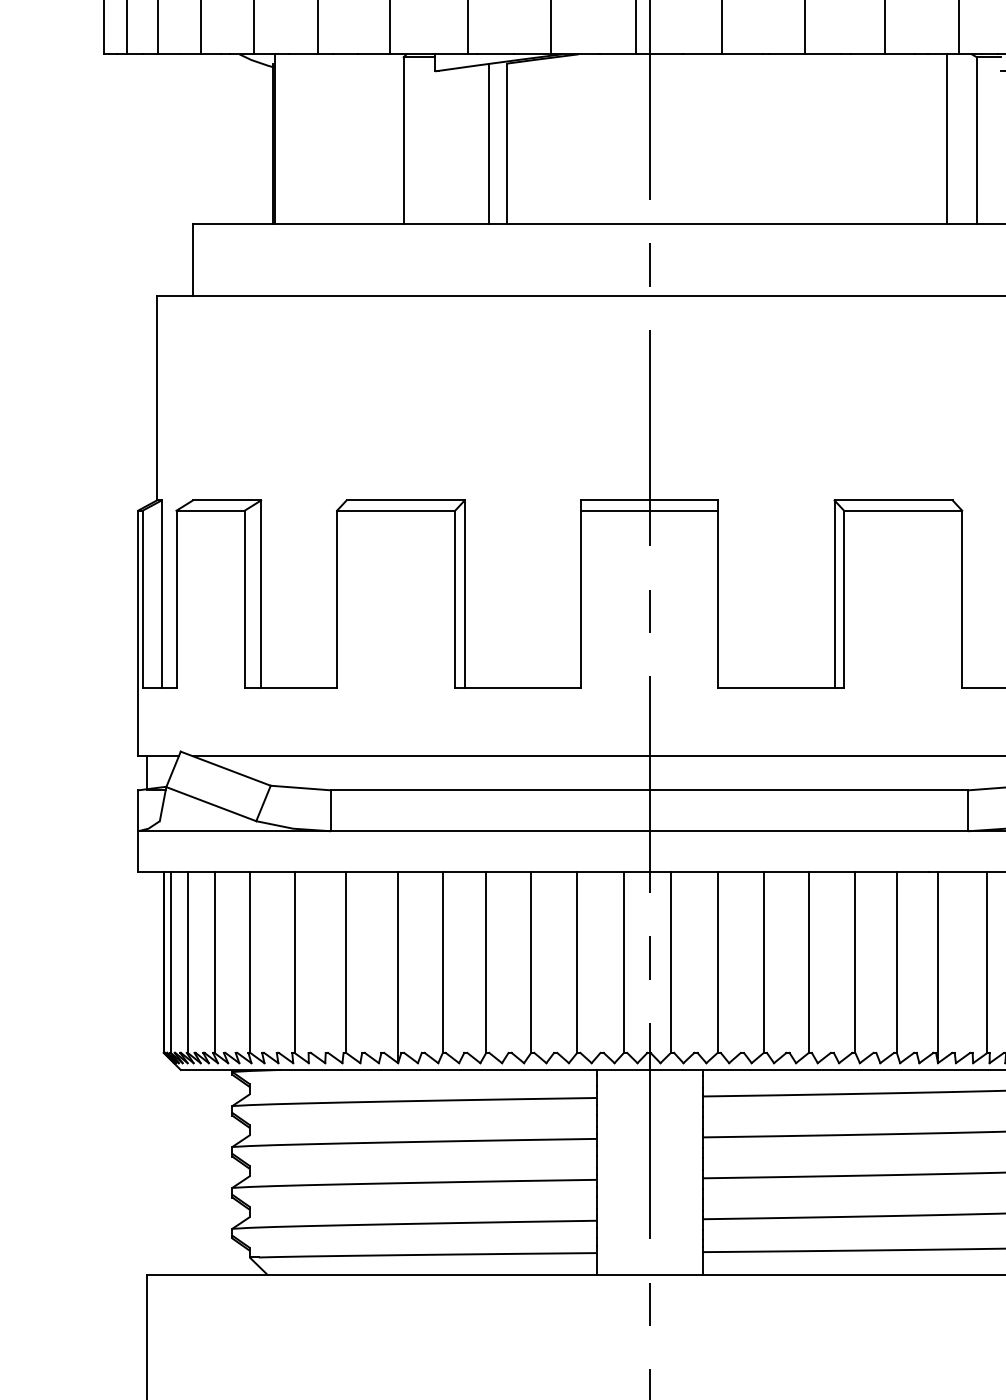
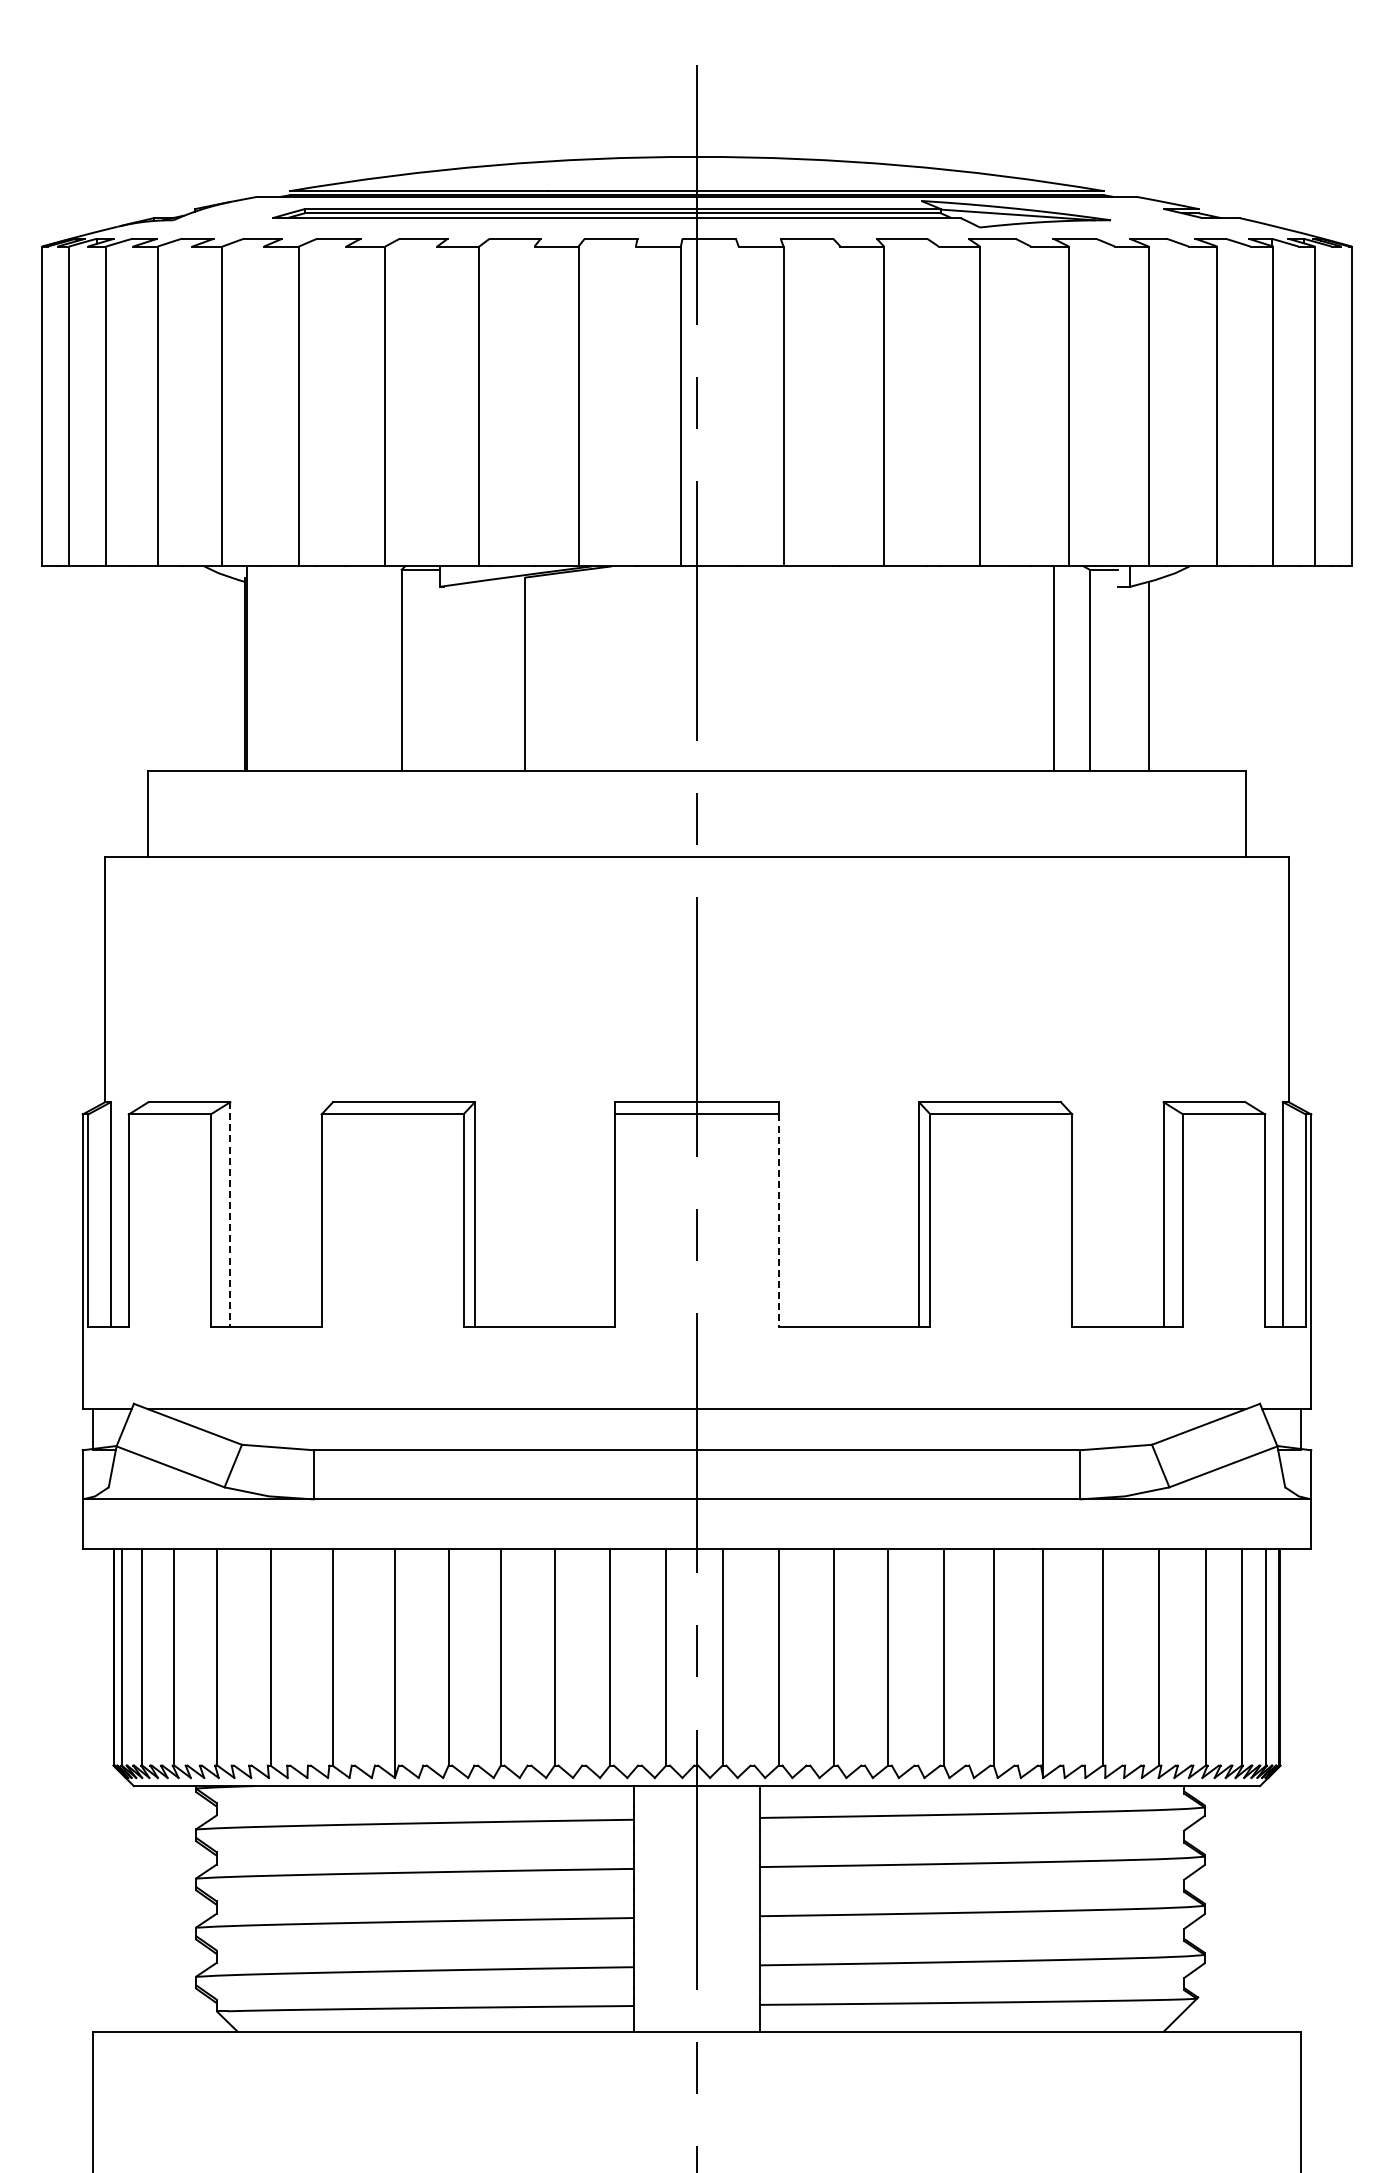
line: (489, 144) -> (504, 674), removed
line: (261, 593) -> (230, 1214), solid -> dashed
line: (717, 599) -> (778, 1221), solid -> dashed

